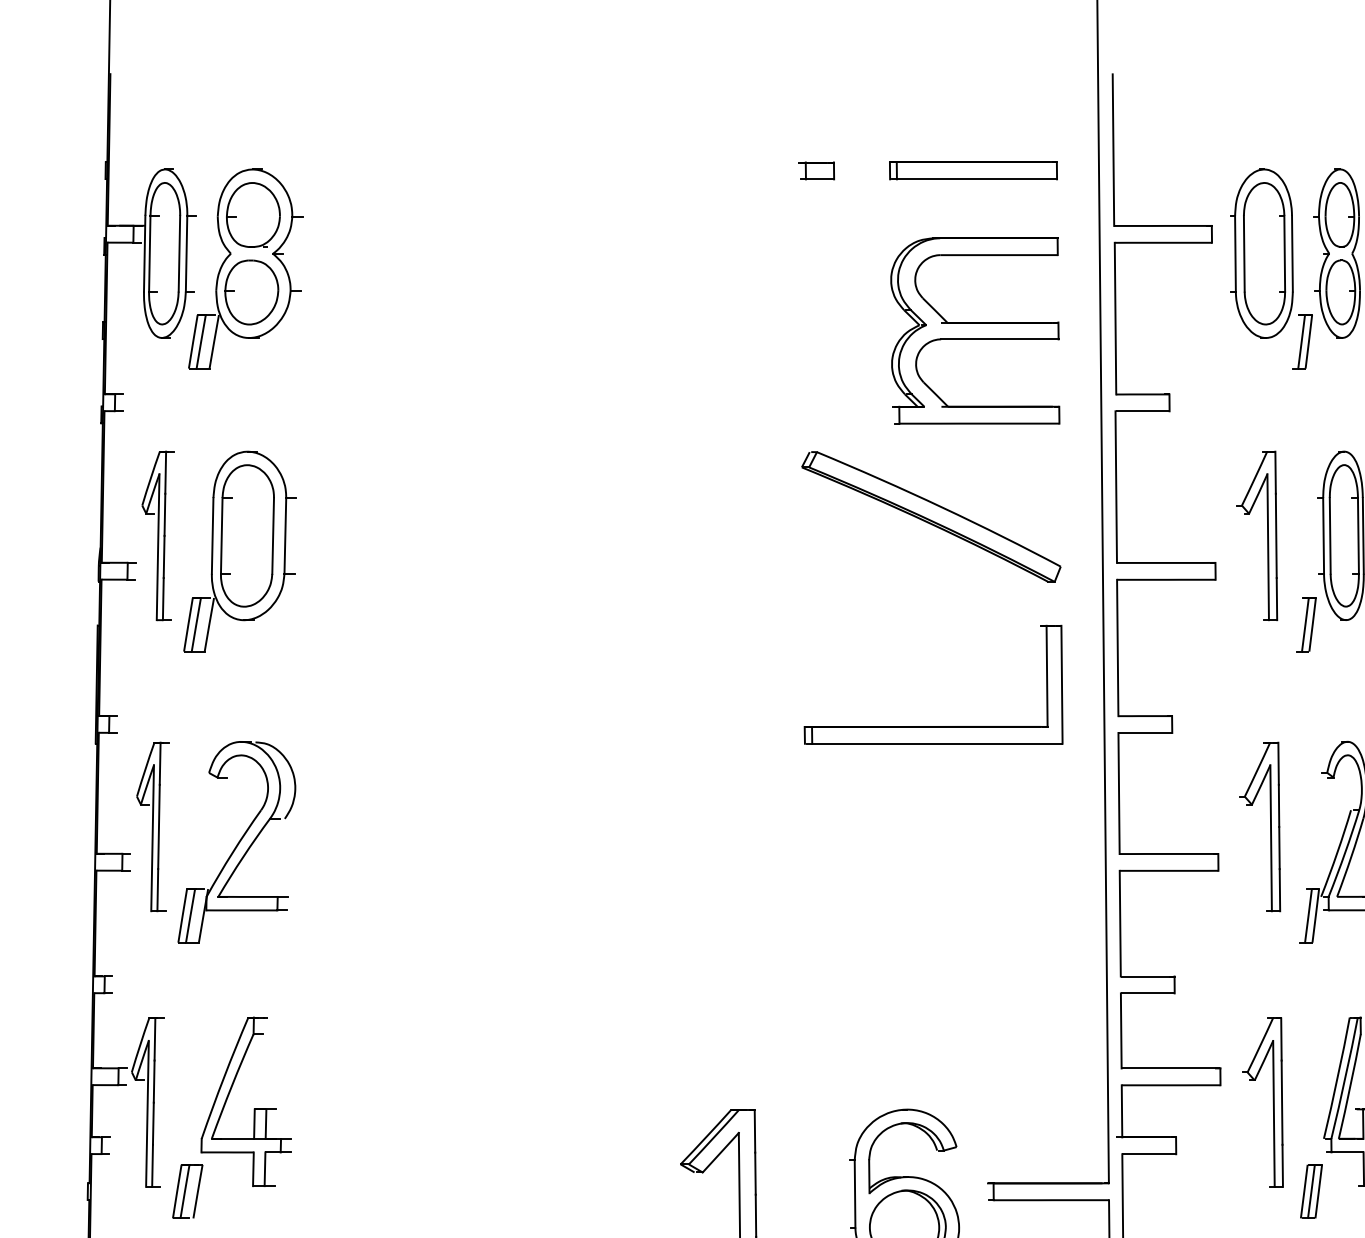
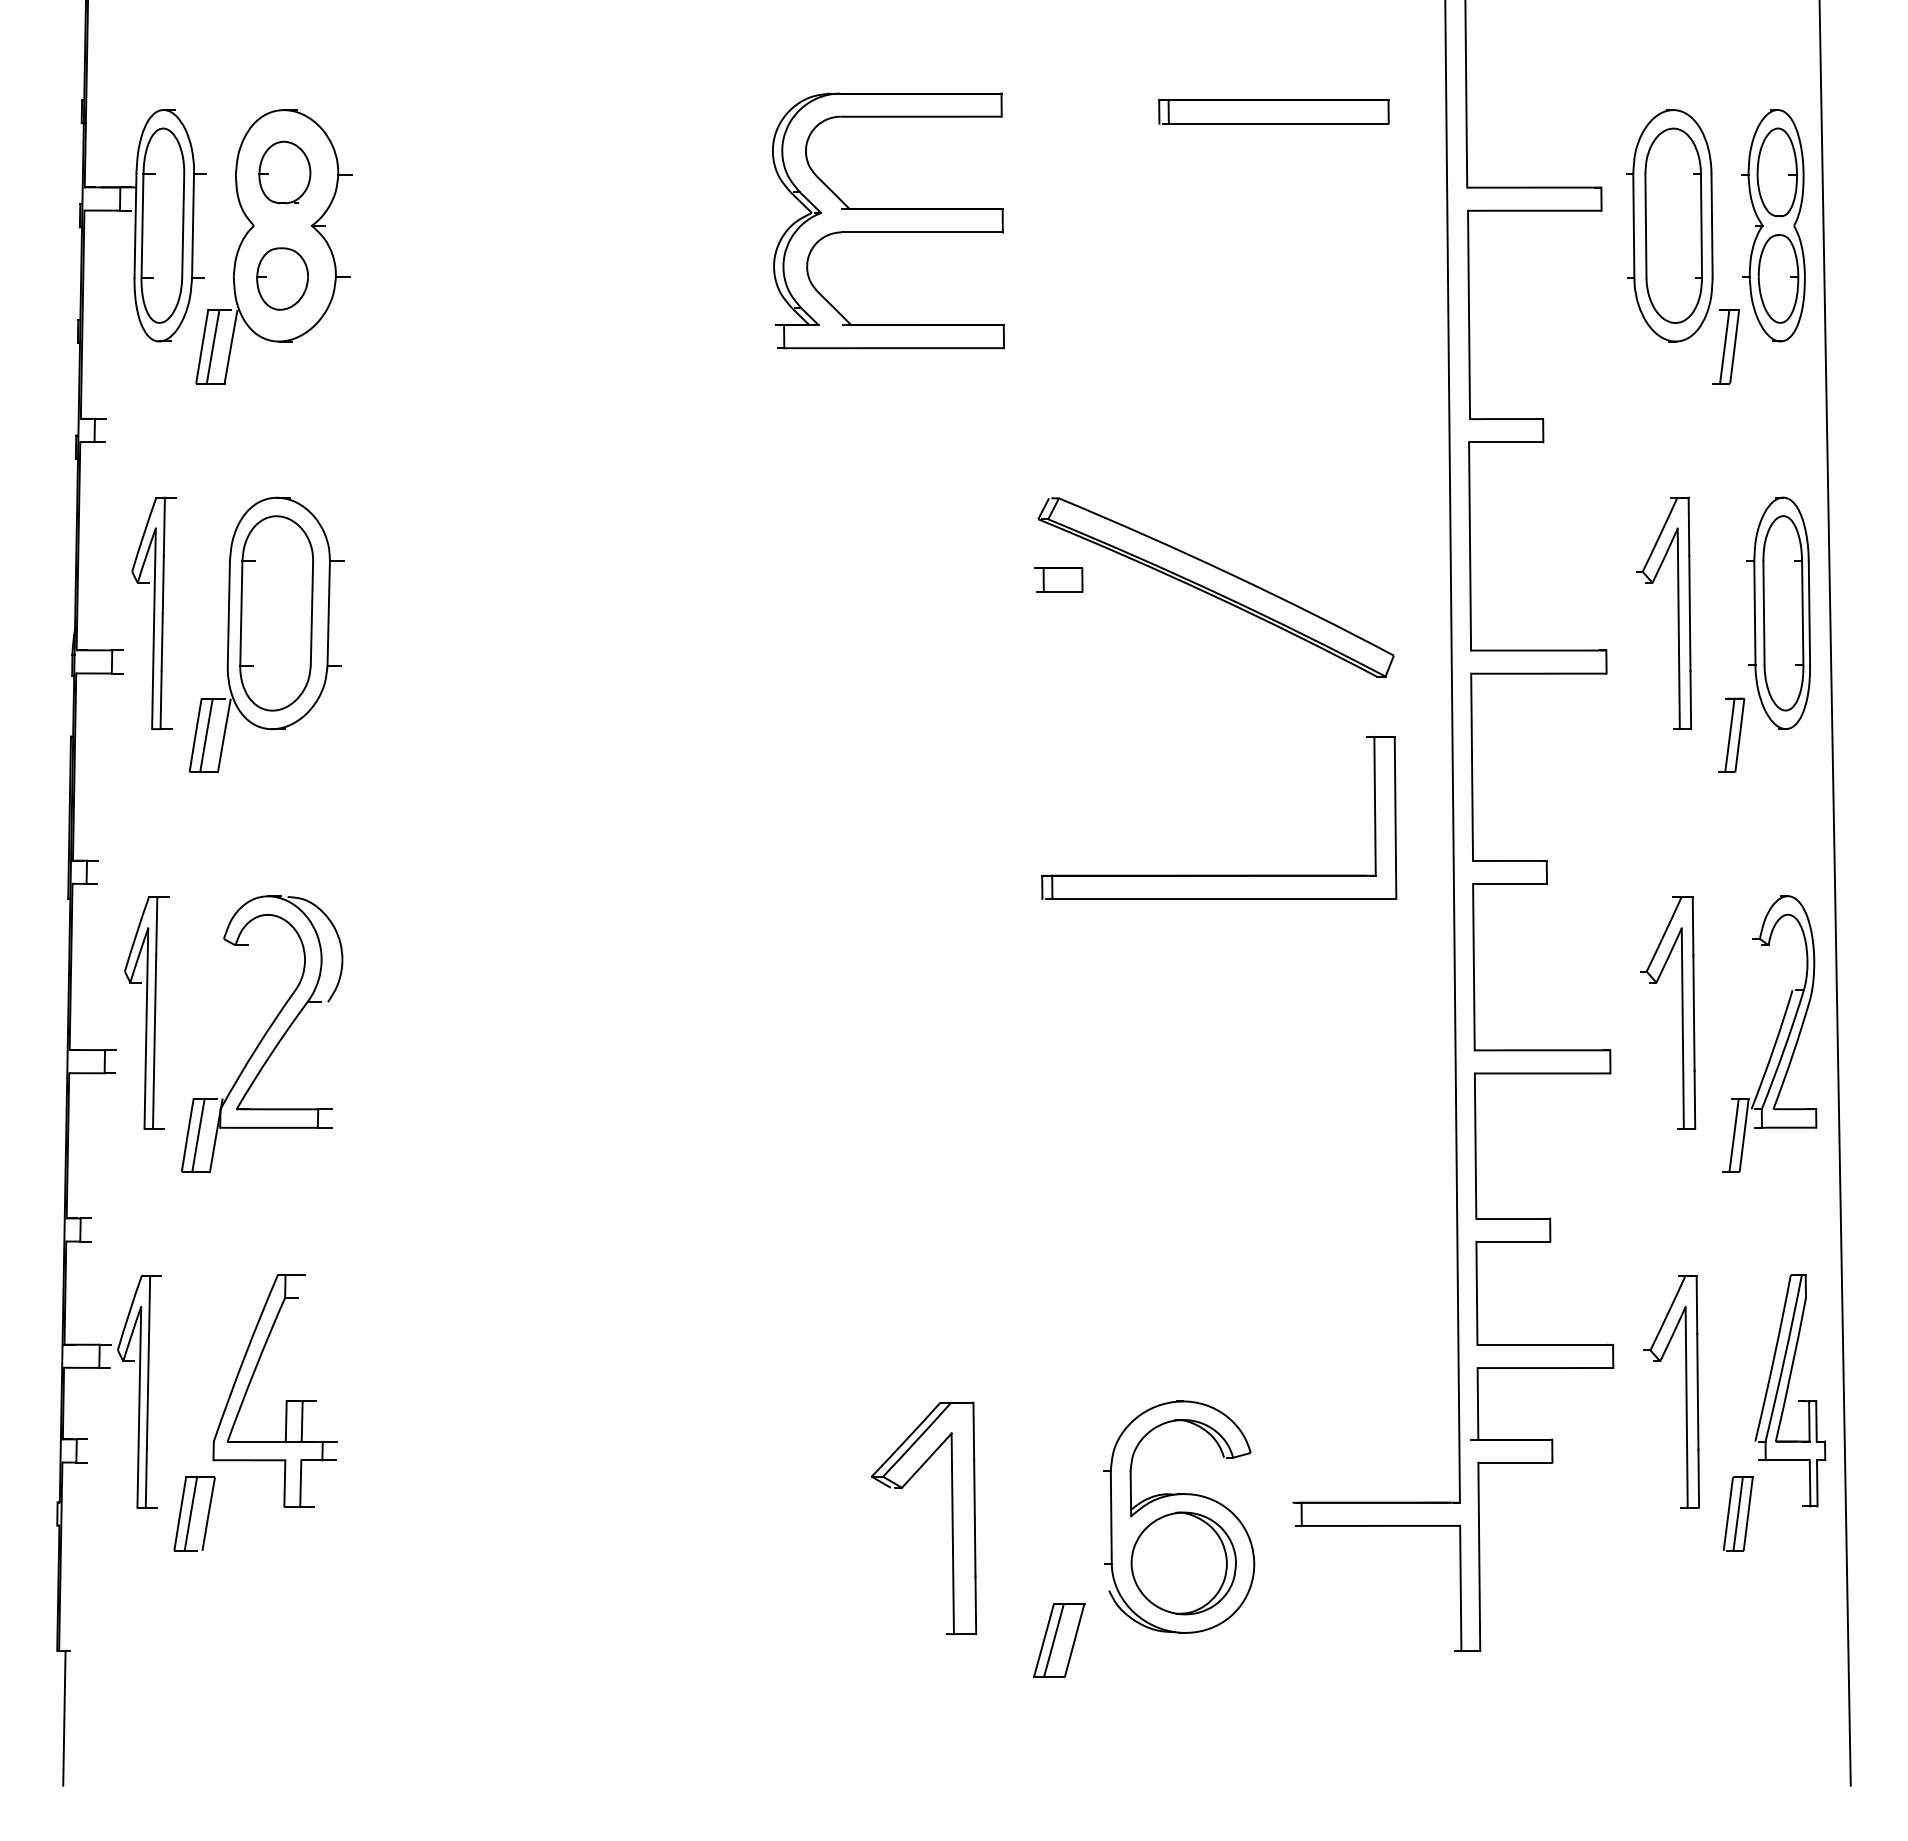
part: (816, 170) -> (1058, 579), moved
part: (253, 214) -> (284, 172), size x0.7
part: (251, 292) -> (282, 278), size x0.7
part: (975, 330) -> (888, 220), moved

